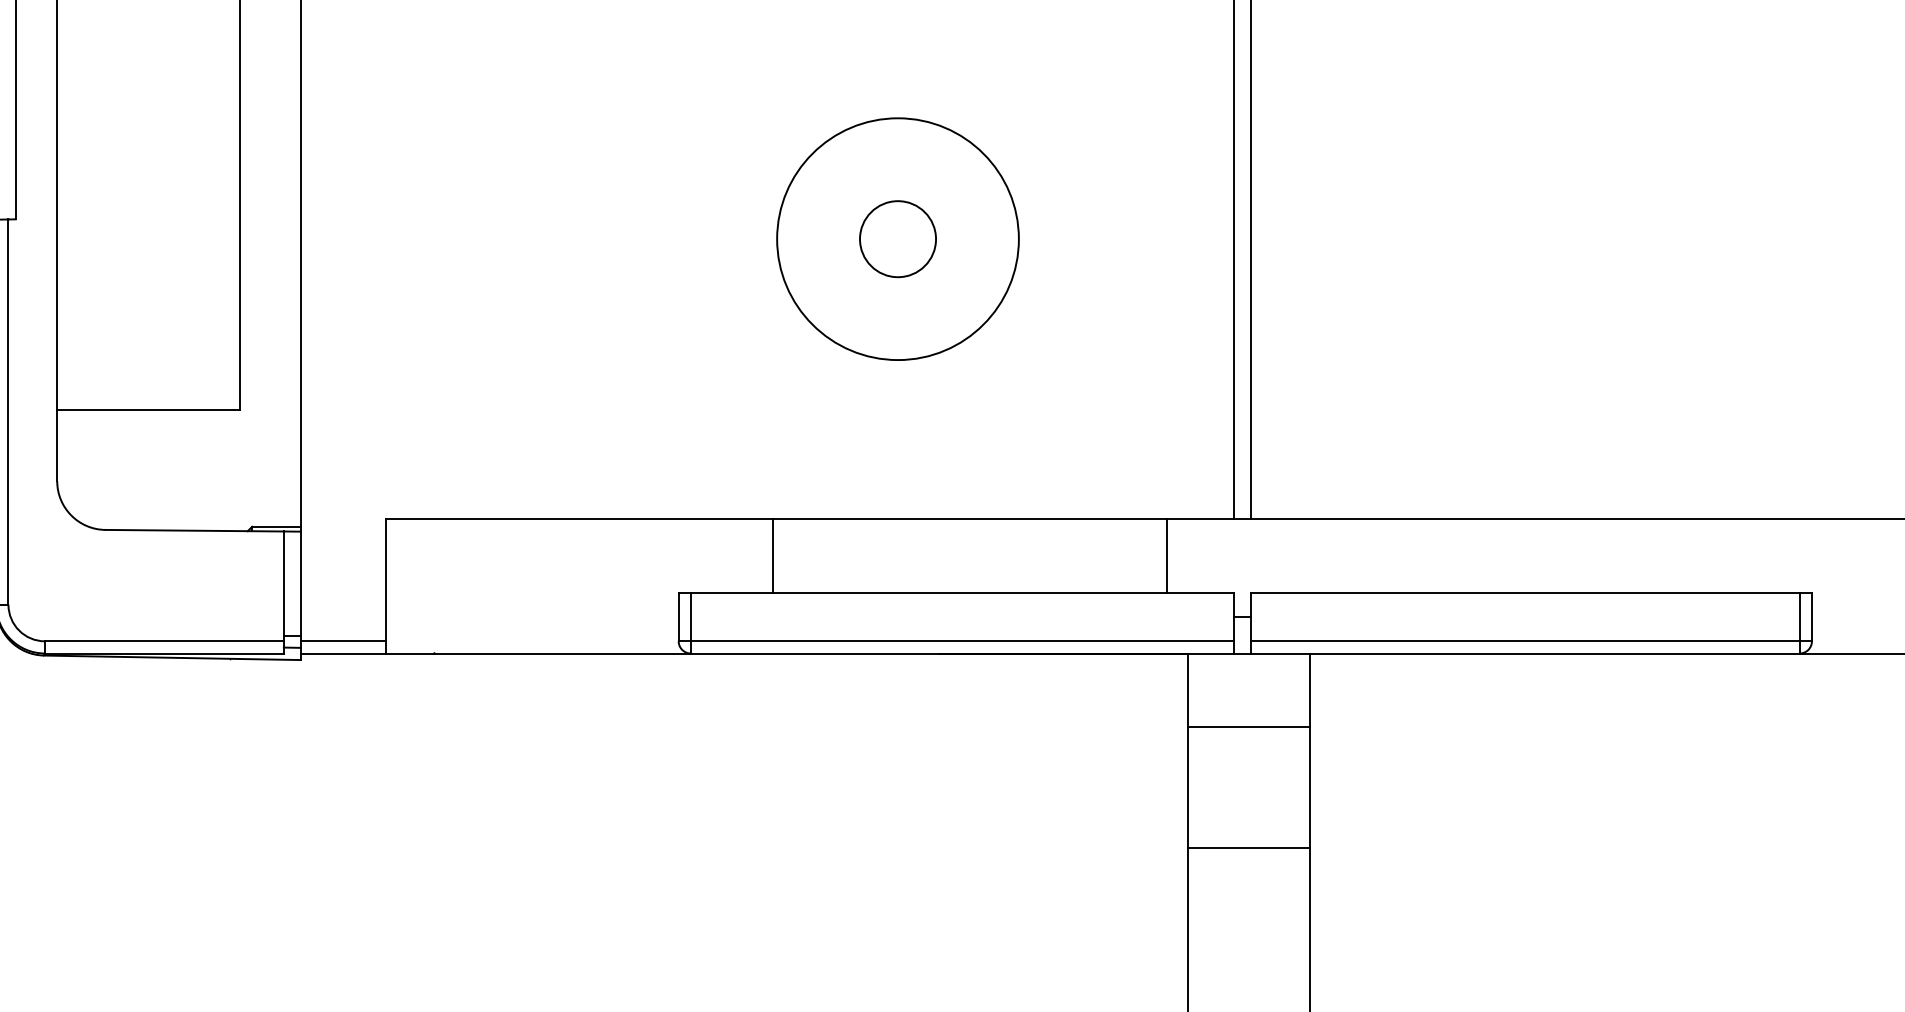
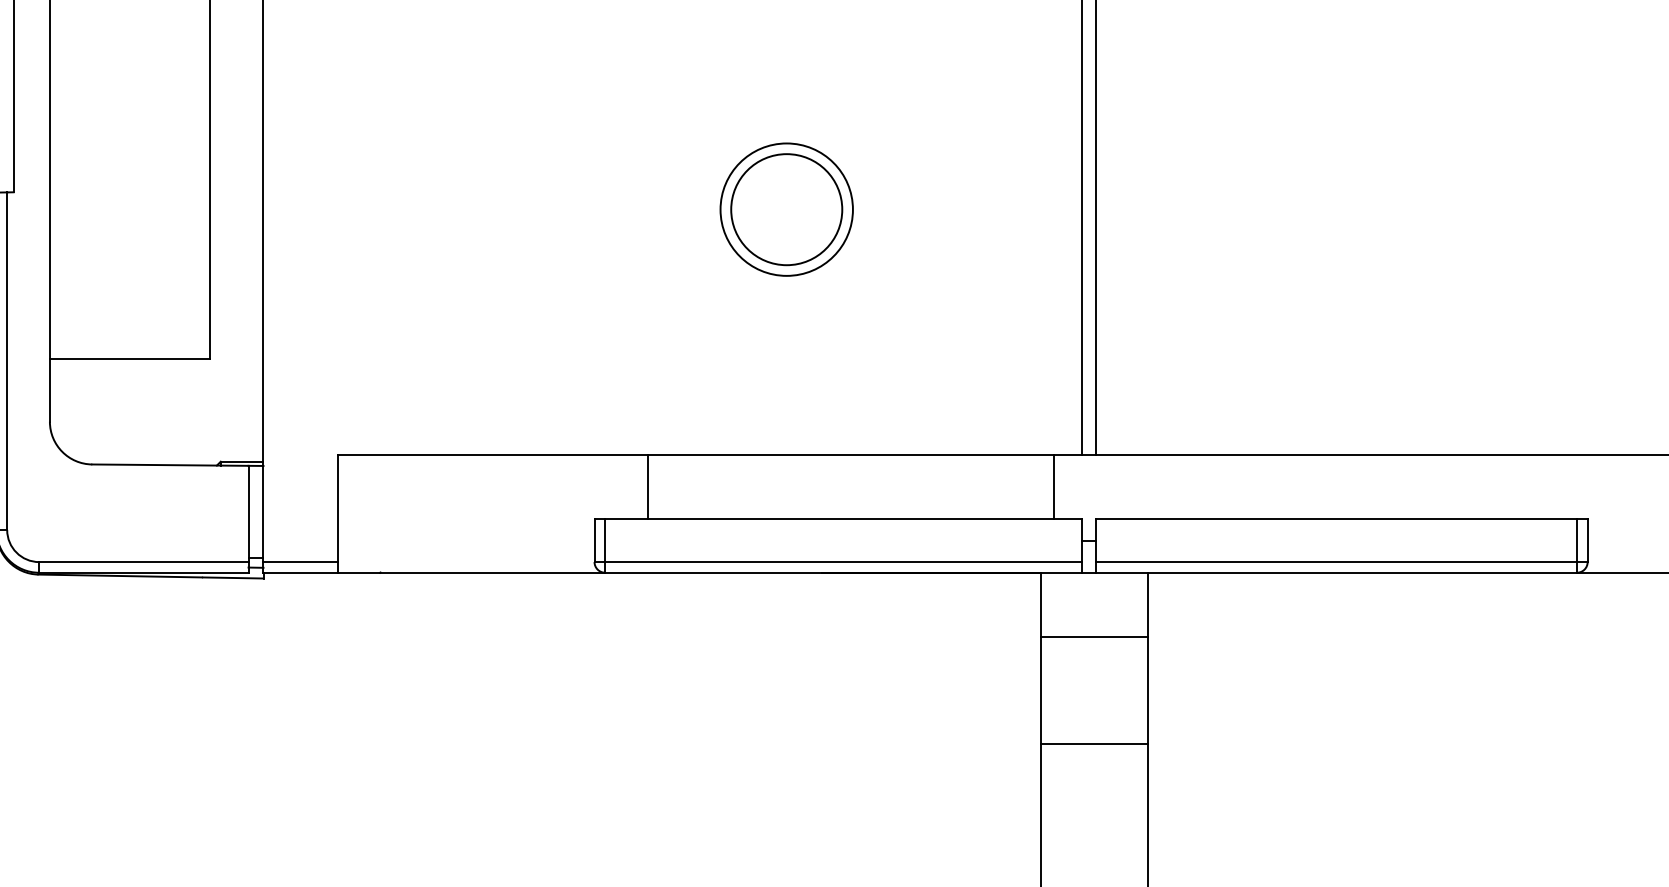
circle: (897, 238) -> (786, 209), size x0.62
circle: (897, 238) -> (786, 209), size x1.67
line: (772, 556) -> (647, 487), moved
line: (1167, 556) -> (1053, 487), moved

